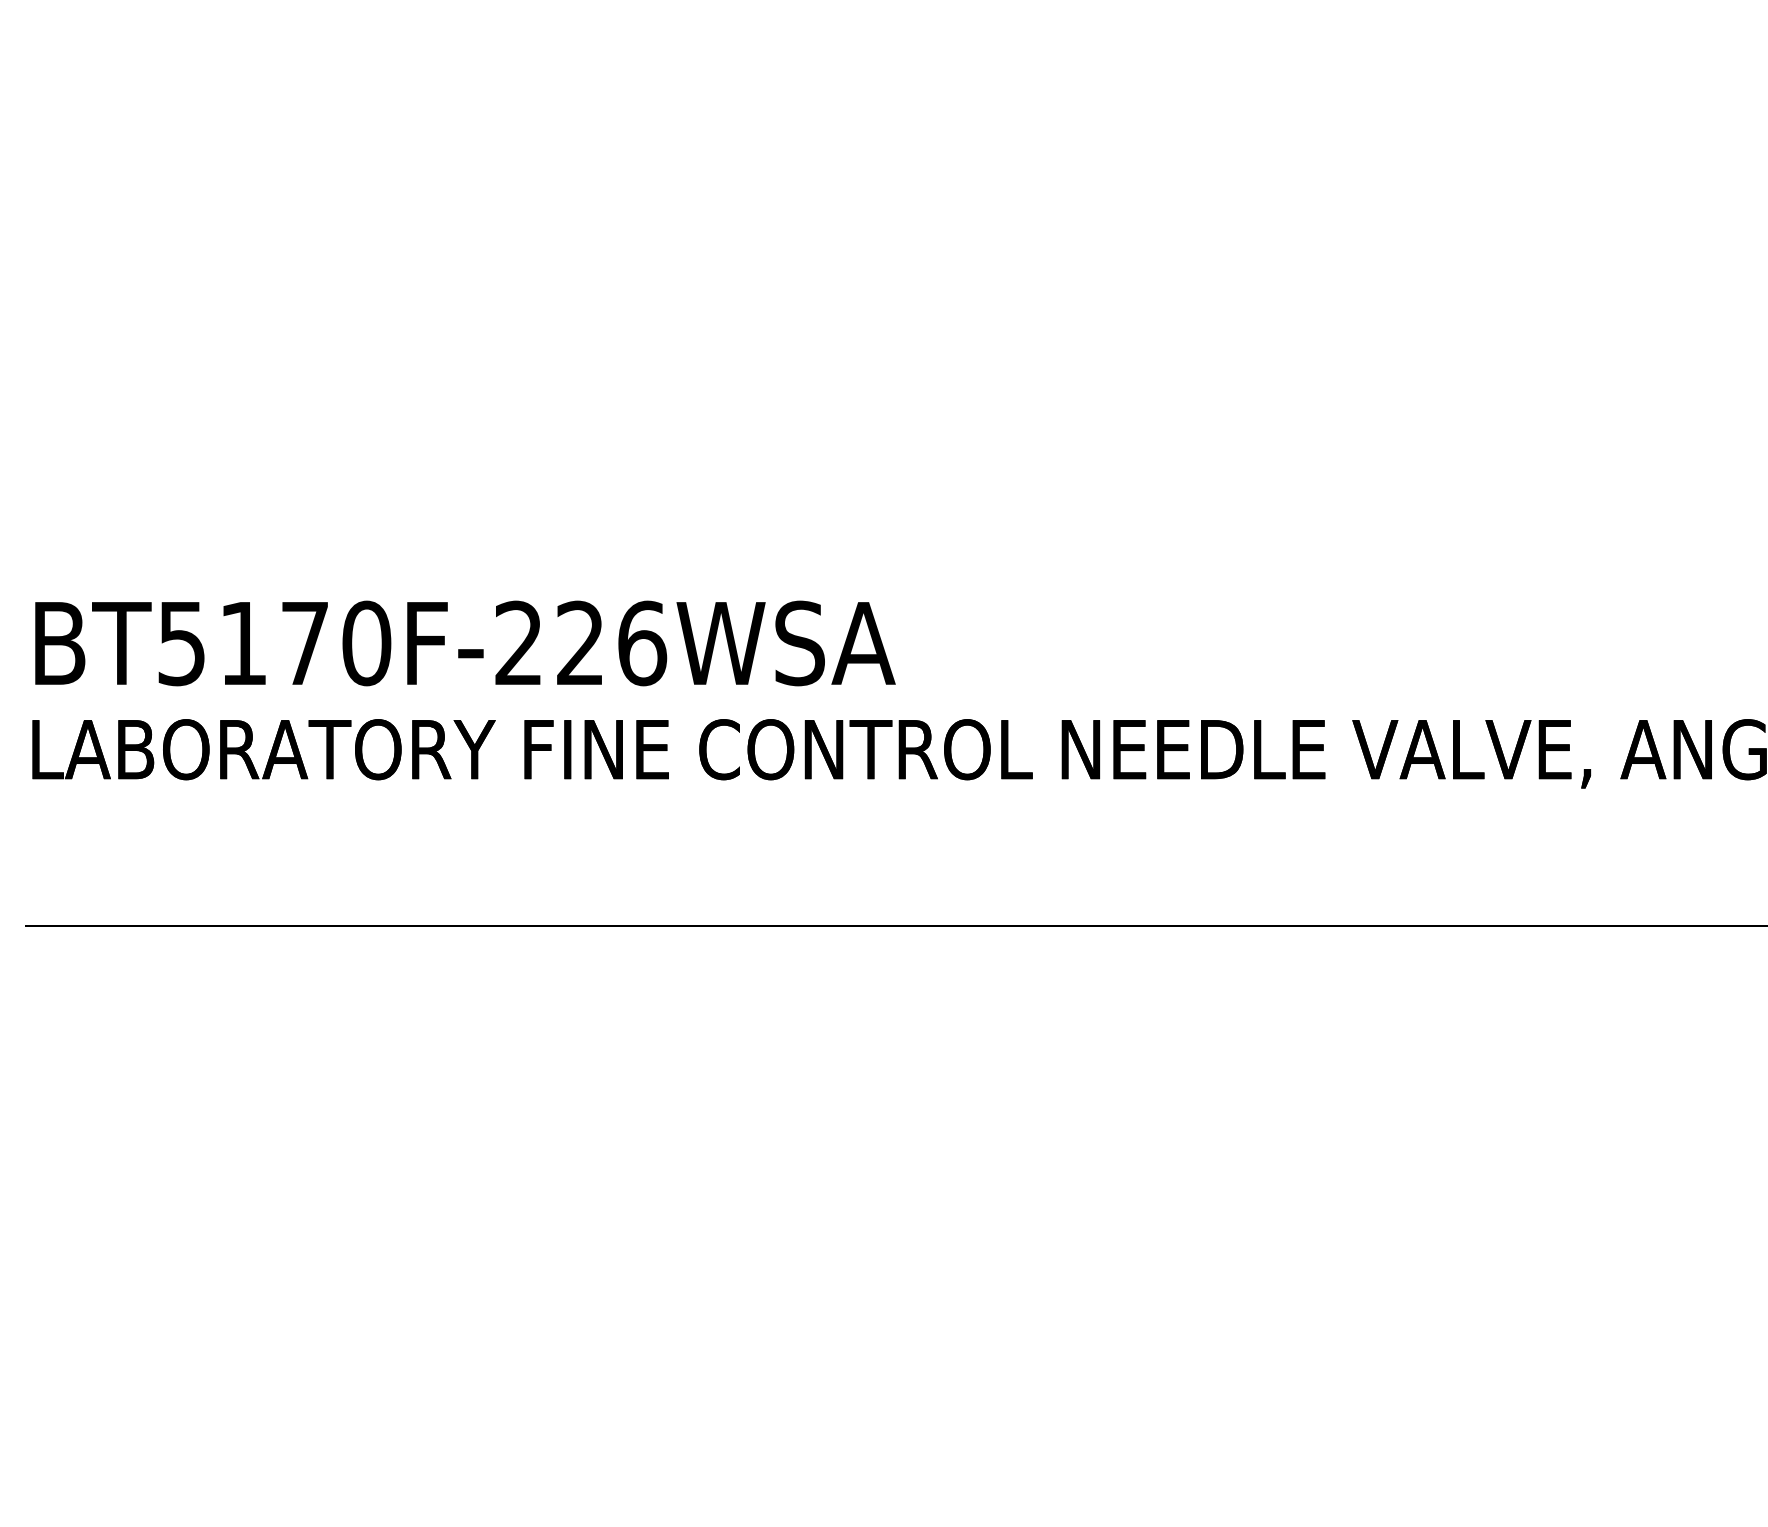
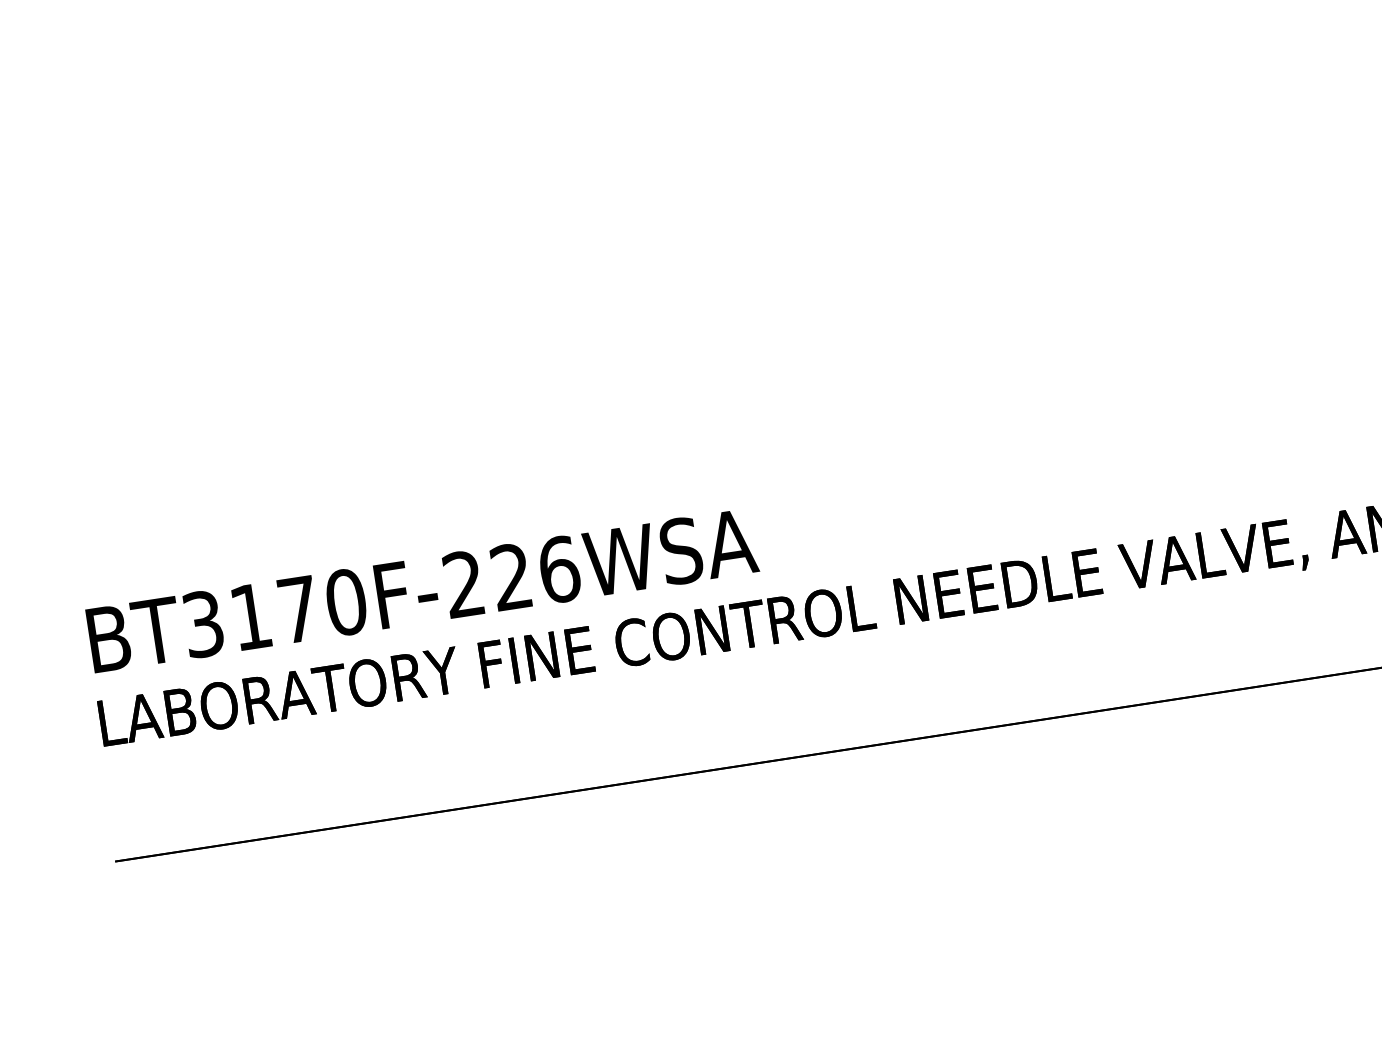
text: (181, 642) -> (202, 623), BT5170F-226WSA -> BT3170F-226WSA

